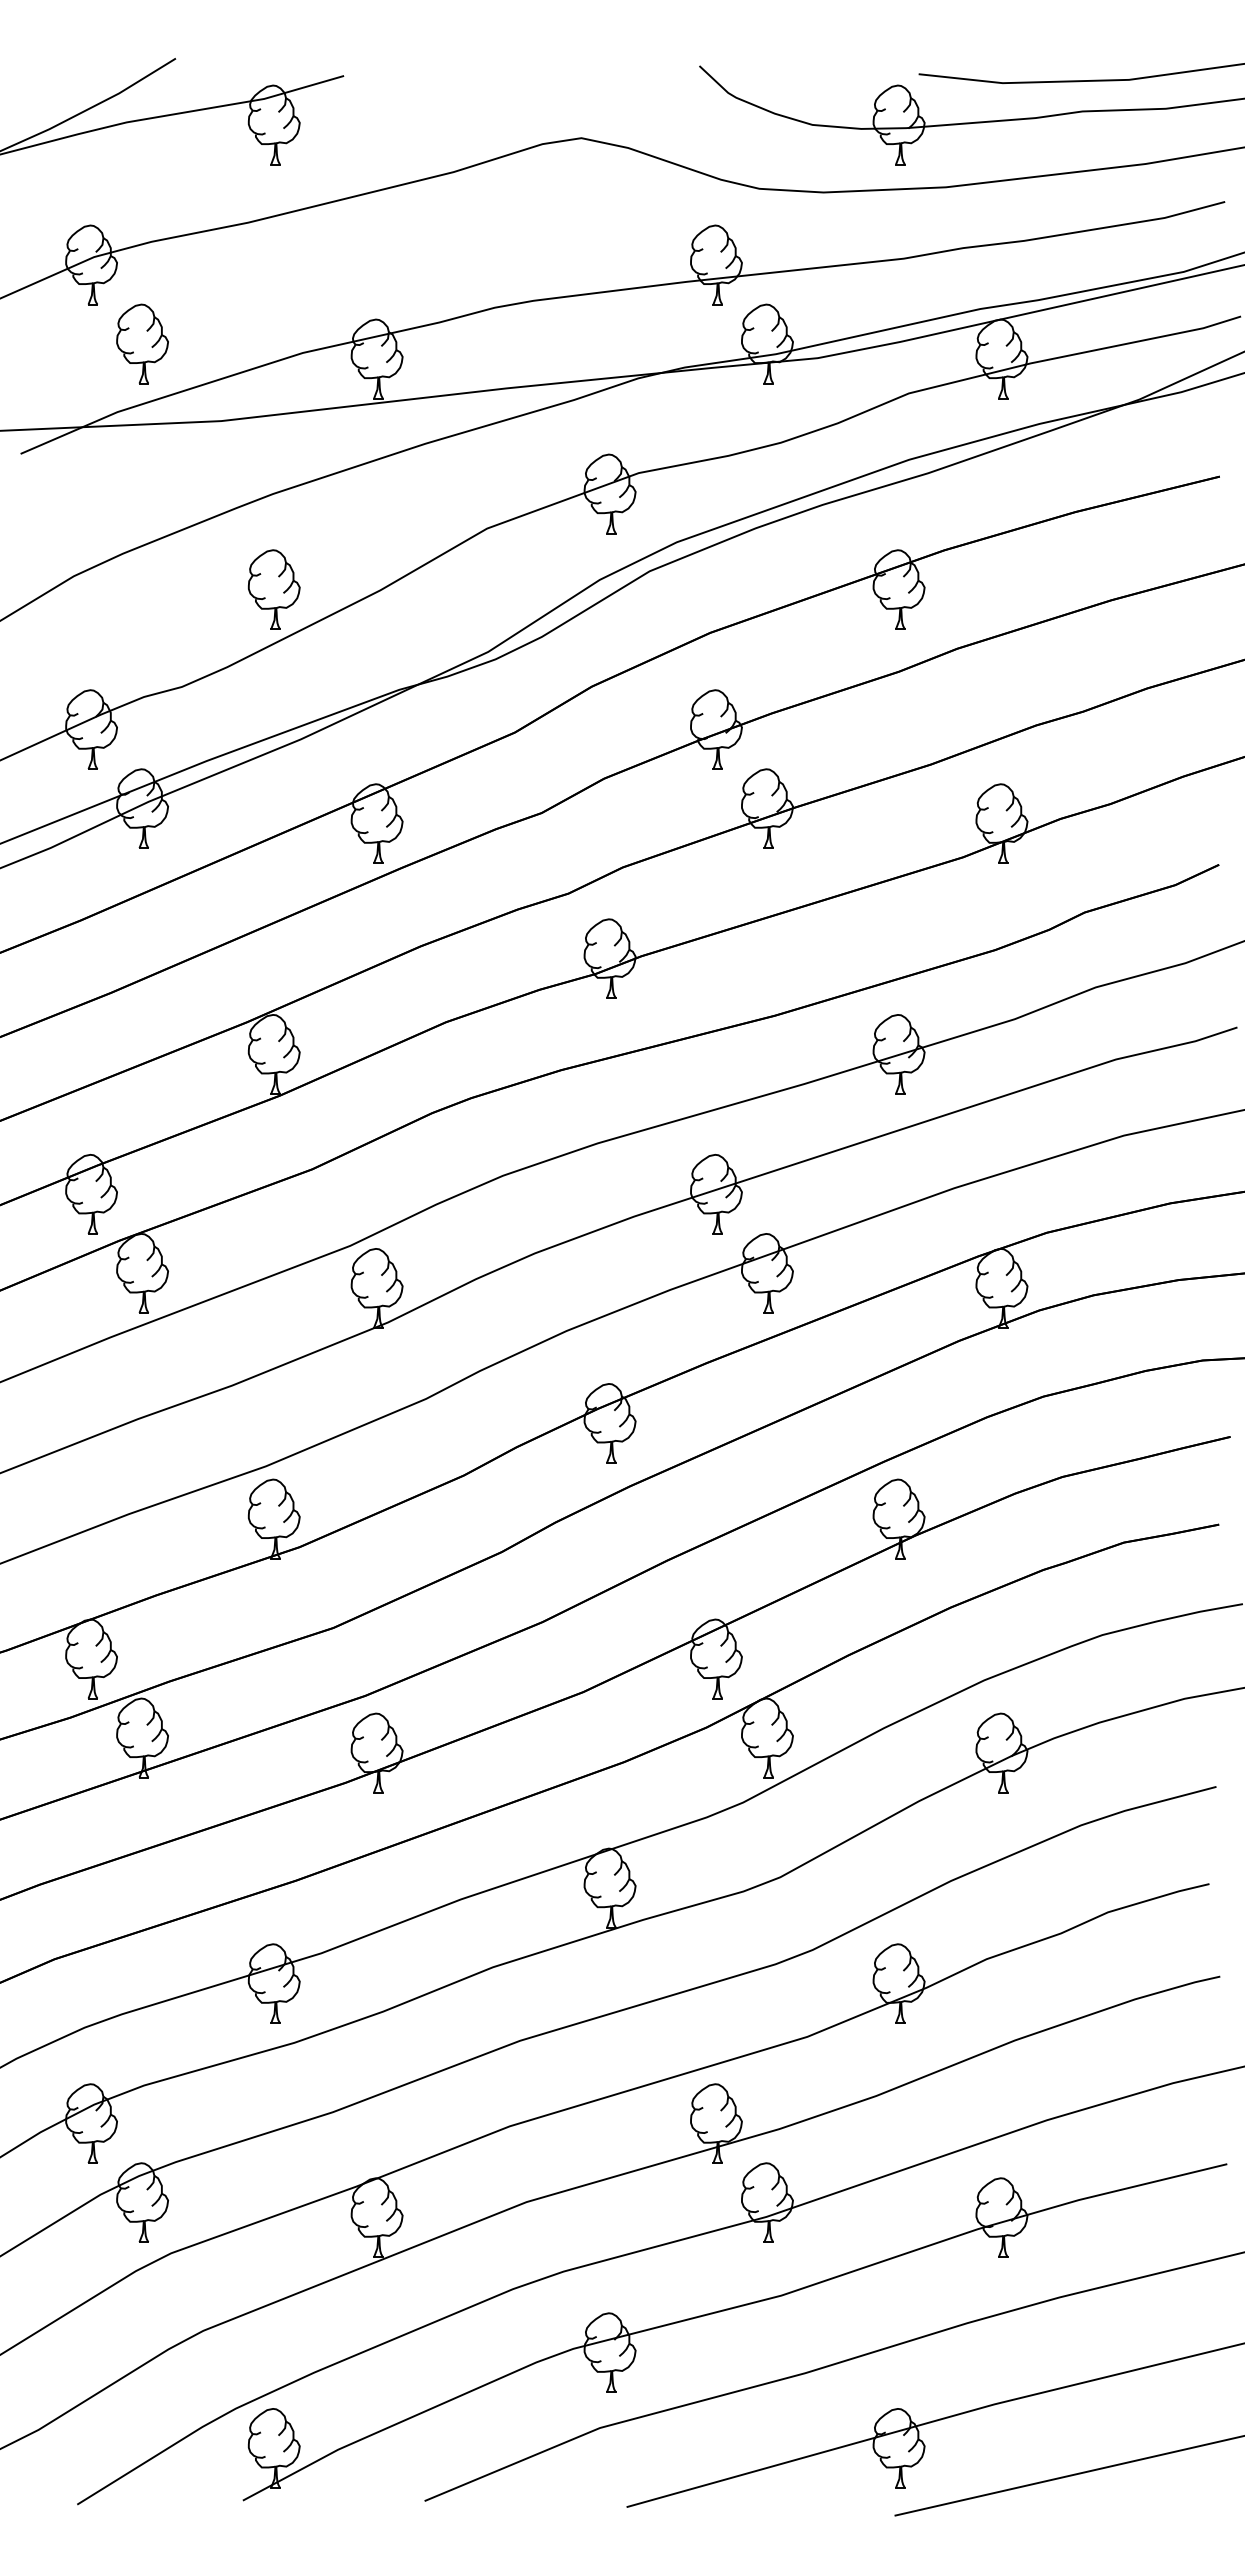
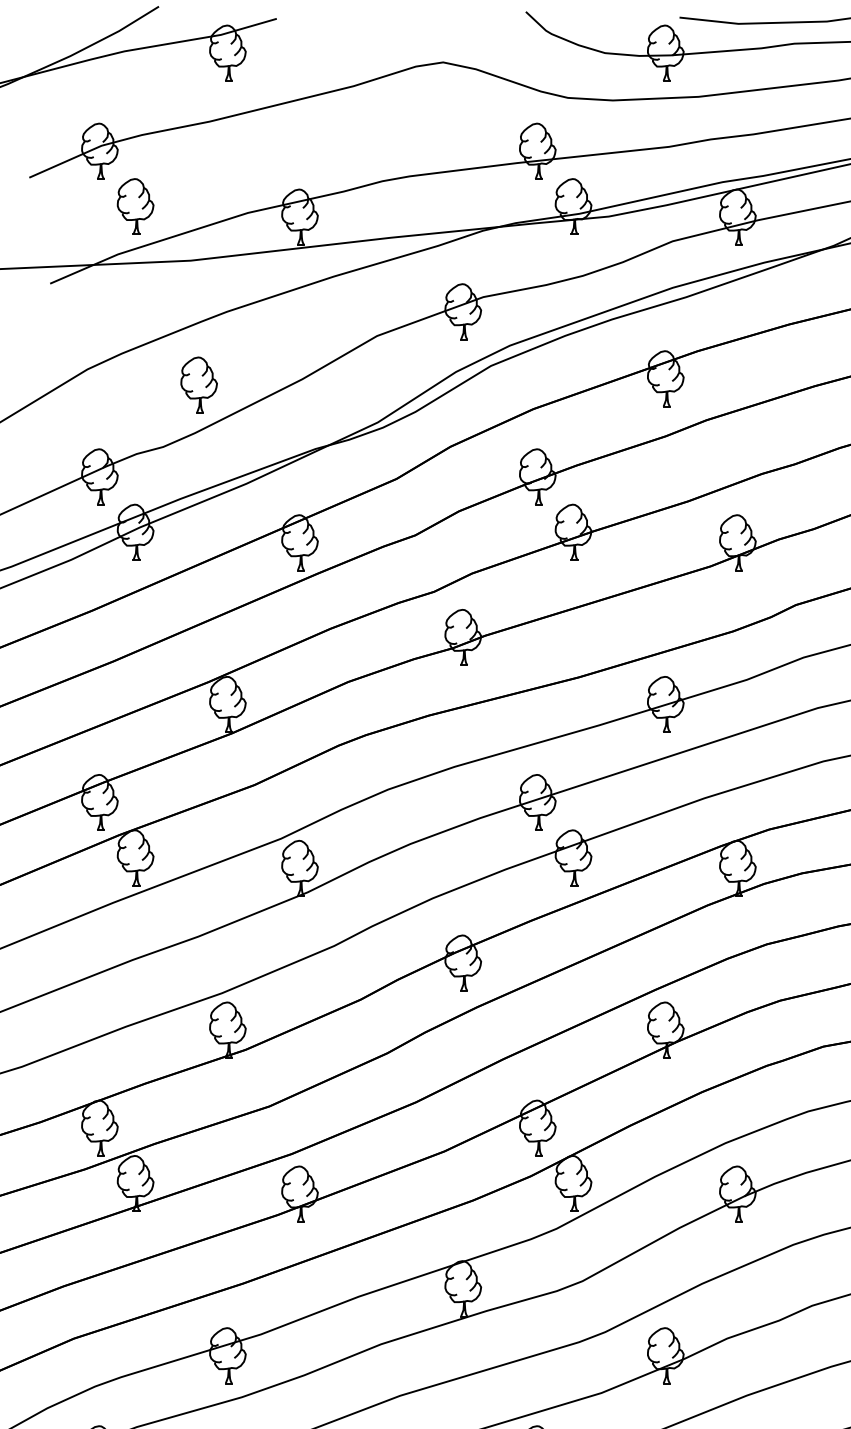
part: (273, 589) -> (198, 385), moved

